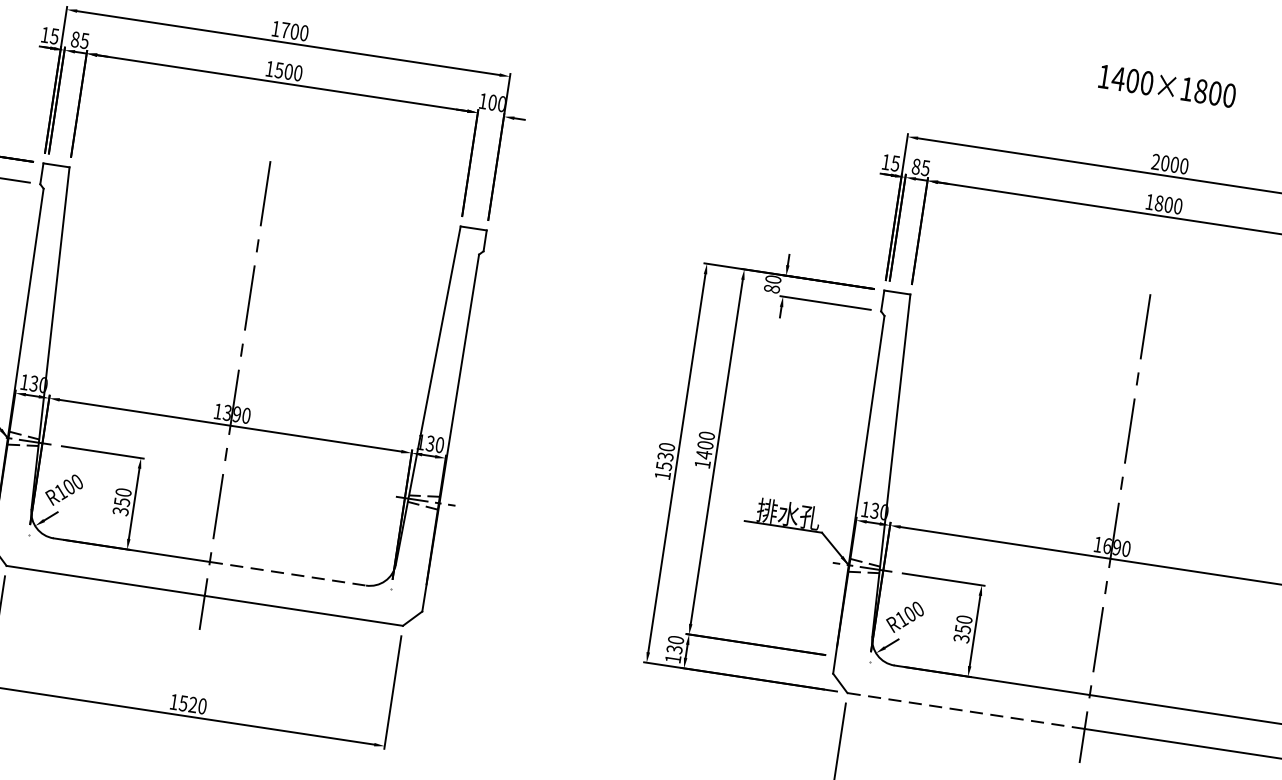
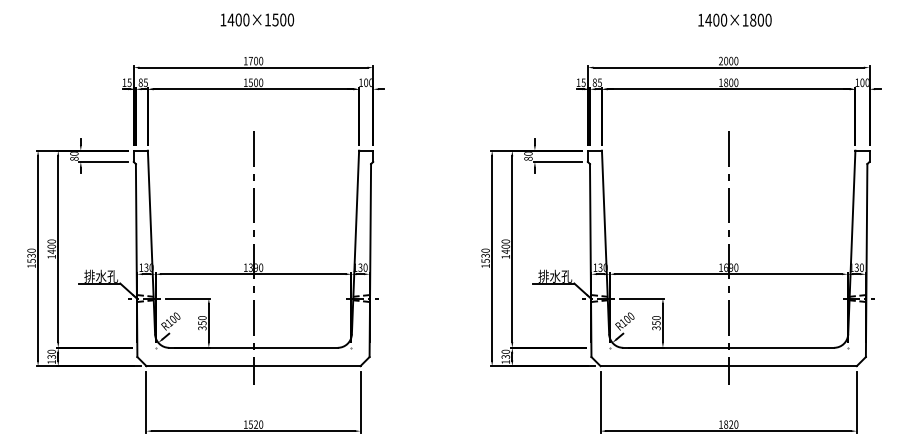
text: (1166, 84) -> (734, 19), moved
line: (289, 573) -> (296, 347), dashed -> solid
line: (965, 711) -> (664, 366), dashed -> solid

